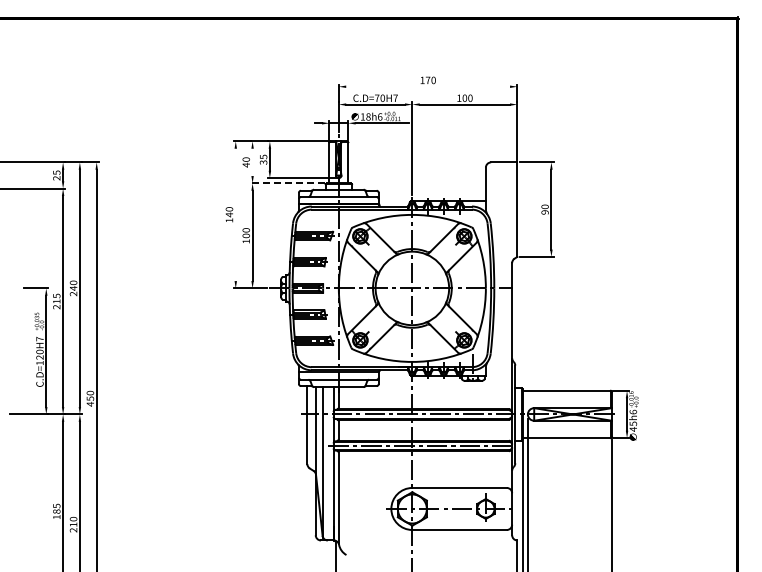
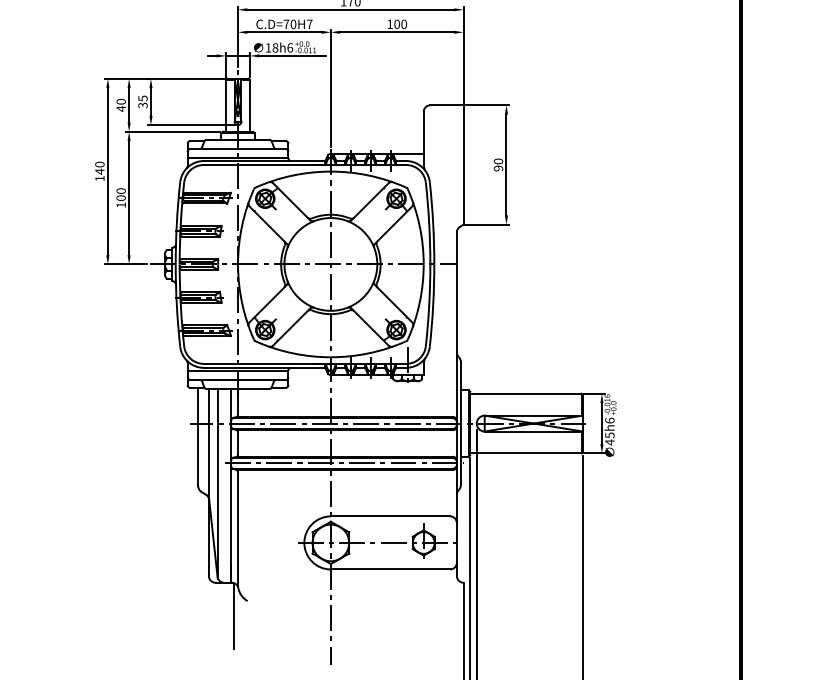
line: (428, 86) -> (351, 9), added
line: (252, 162) -> (129, 105), added
line: (287, 183) -> (173, 131), dashed -> solid
line: (235, 214) -> (107, 171), added

